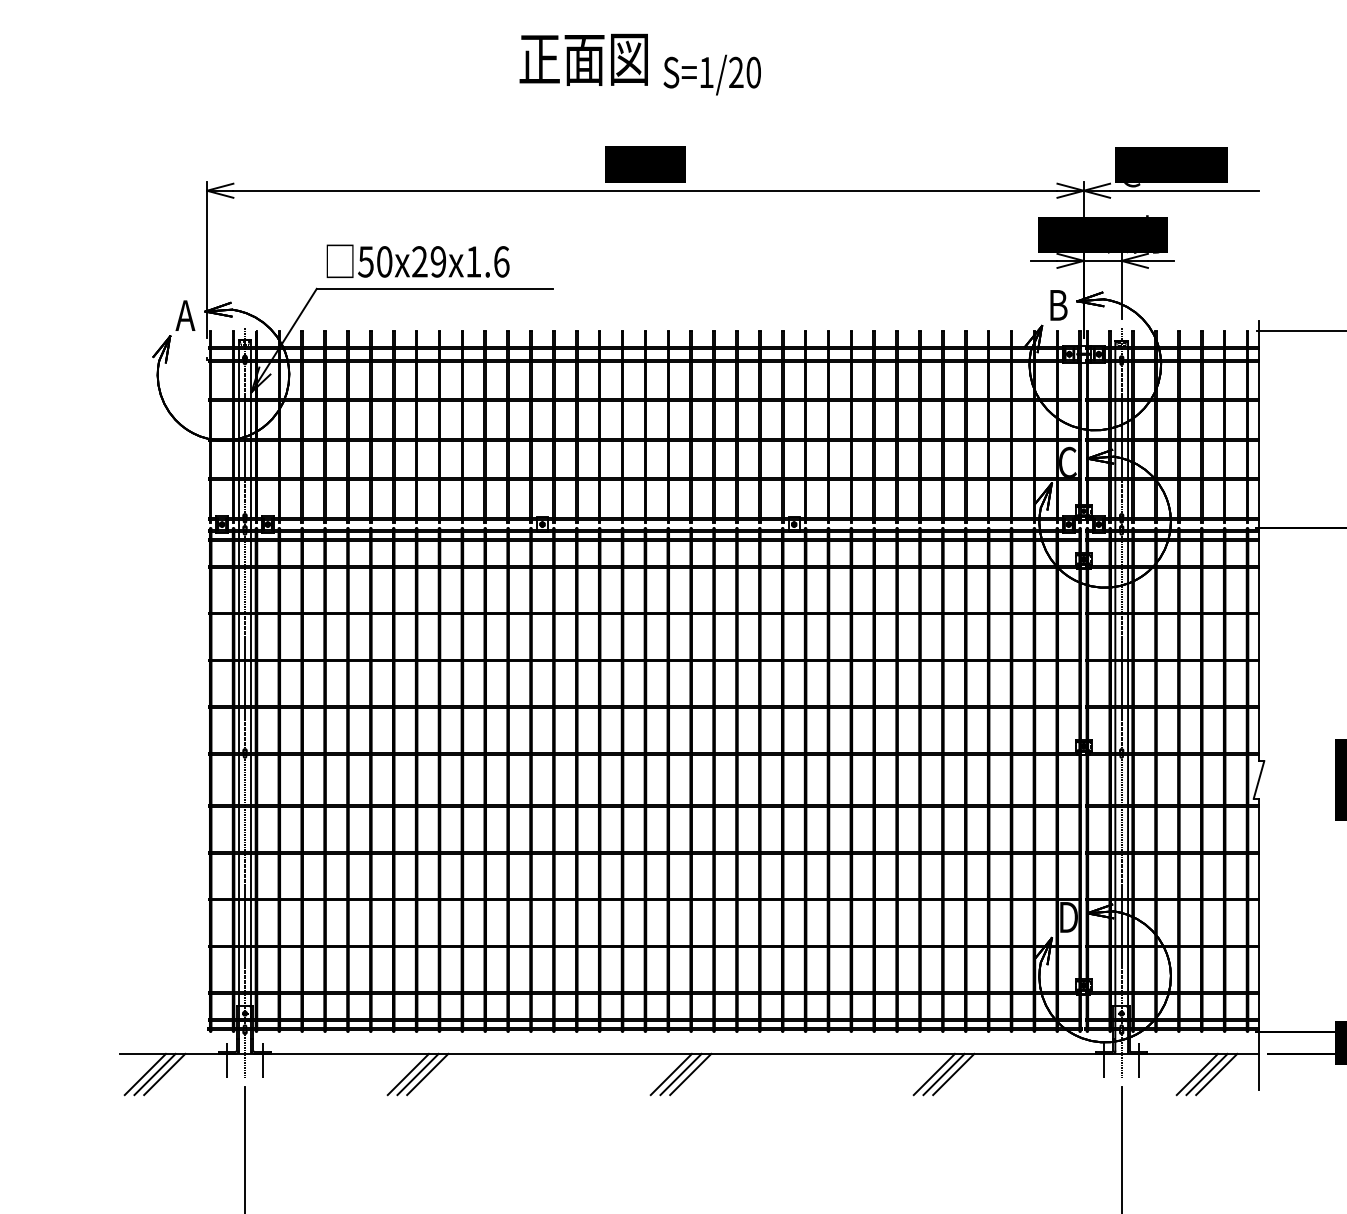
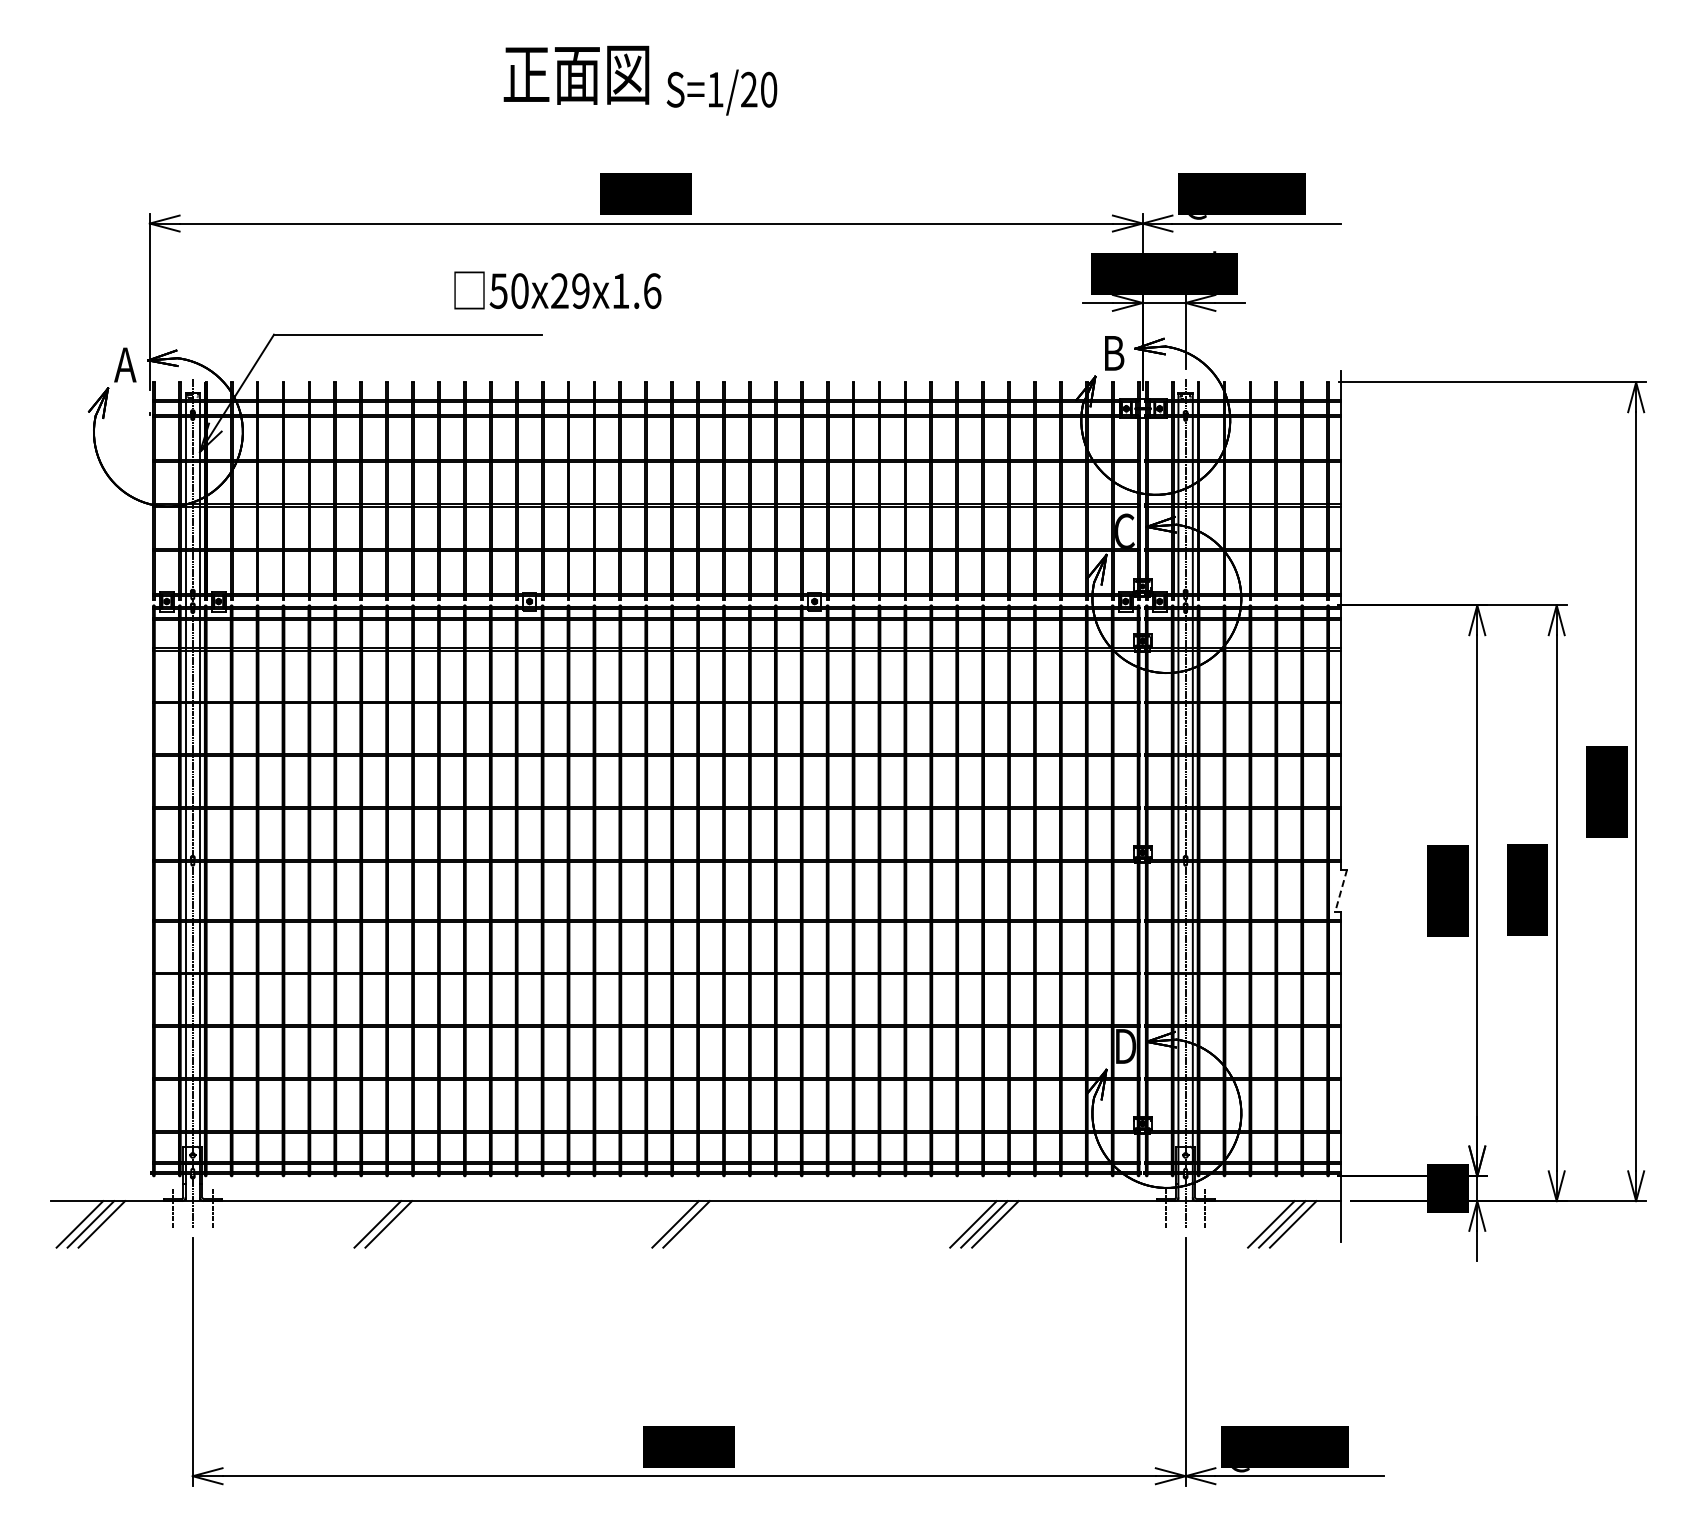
text: (417, 261) -> (557, 290), moved
line: (1259, 780) -> (1341, 891), solid -> dashed
line: (427, 1074) -> (399, 1224), removed
line: (690, 1074) -> (697, 1224), removed

